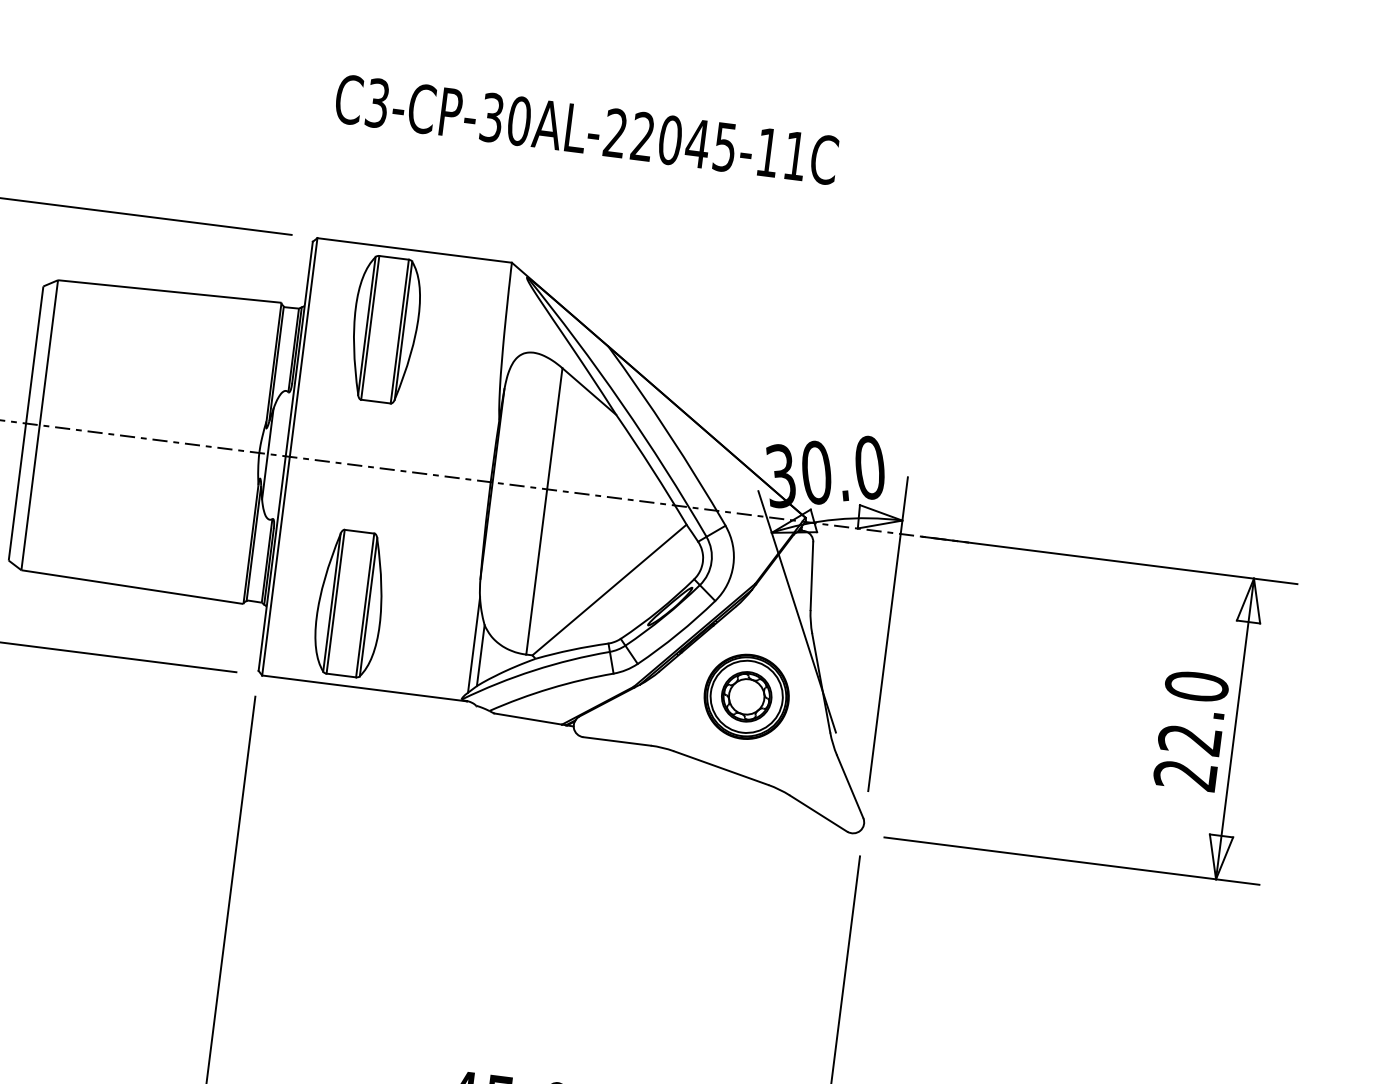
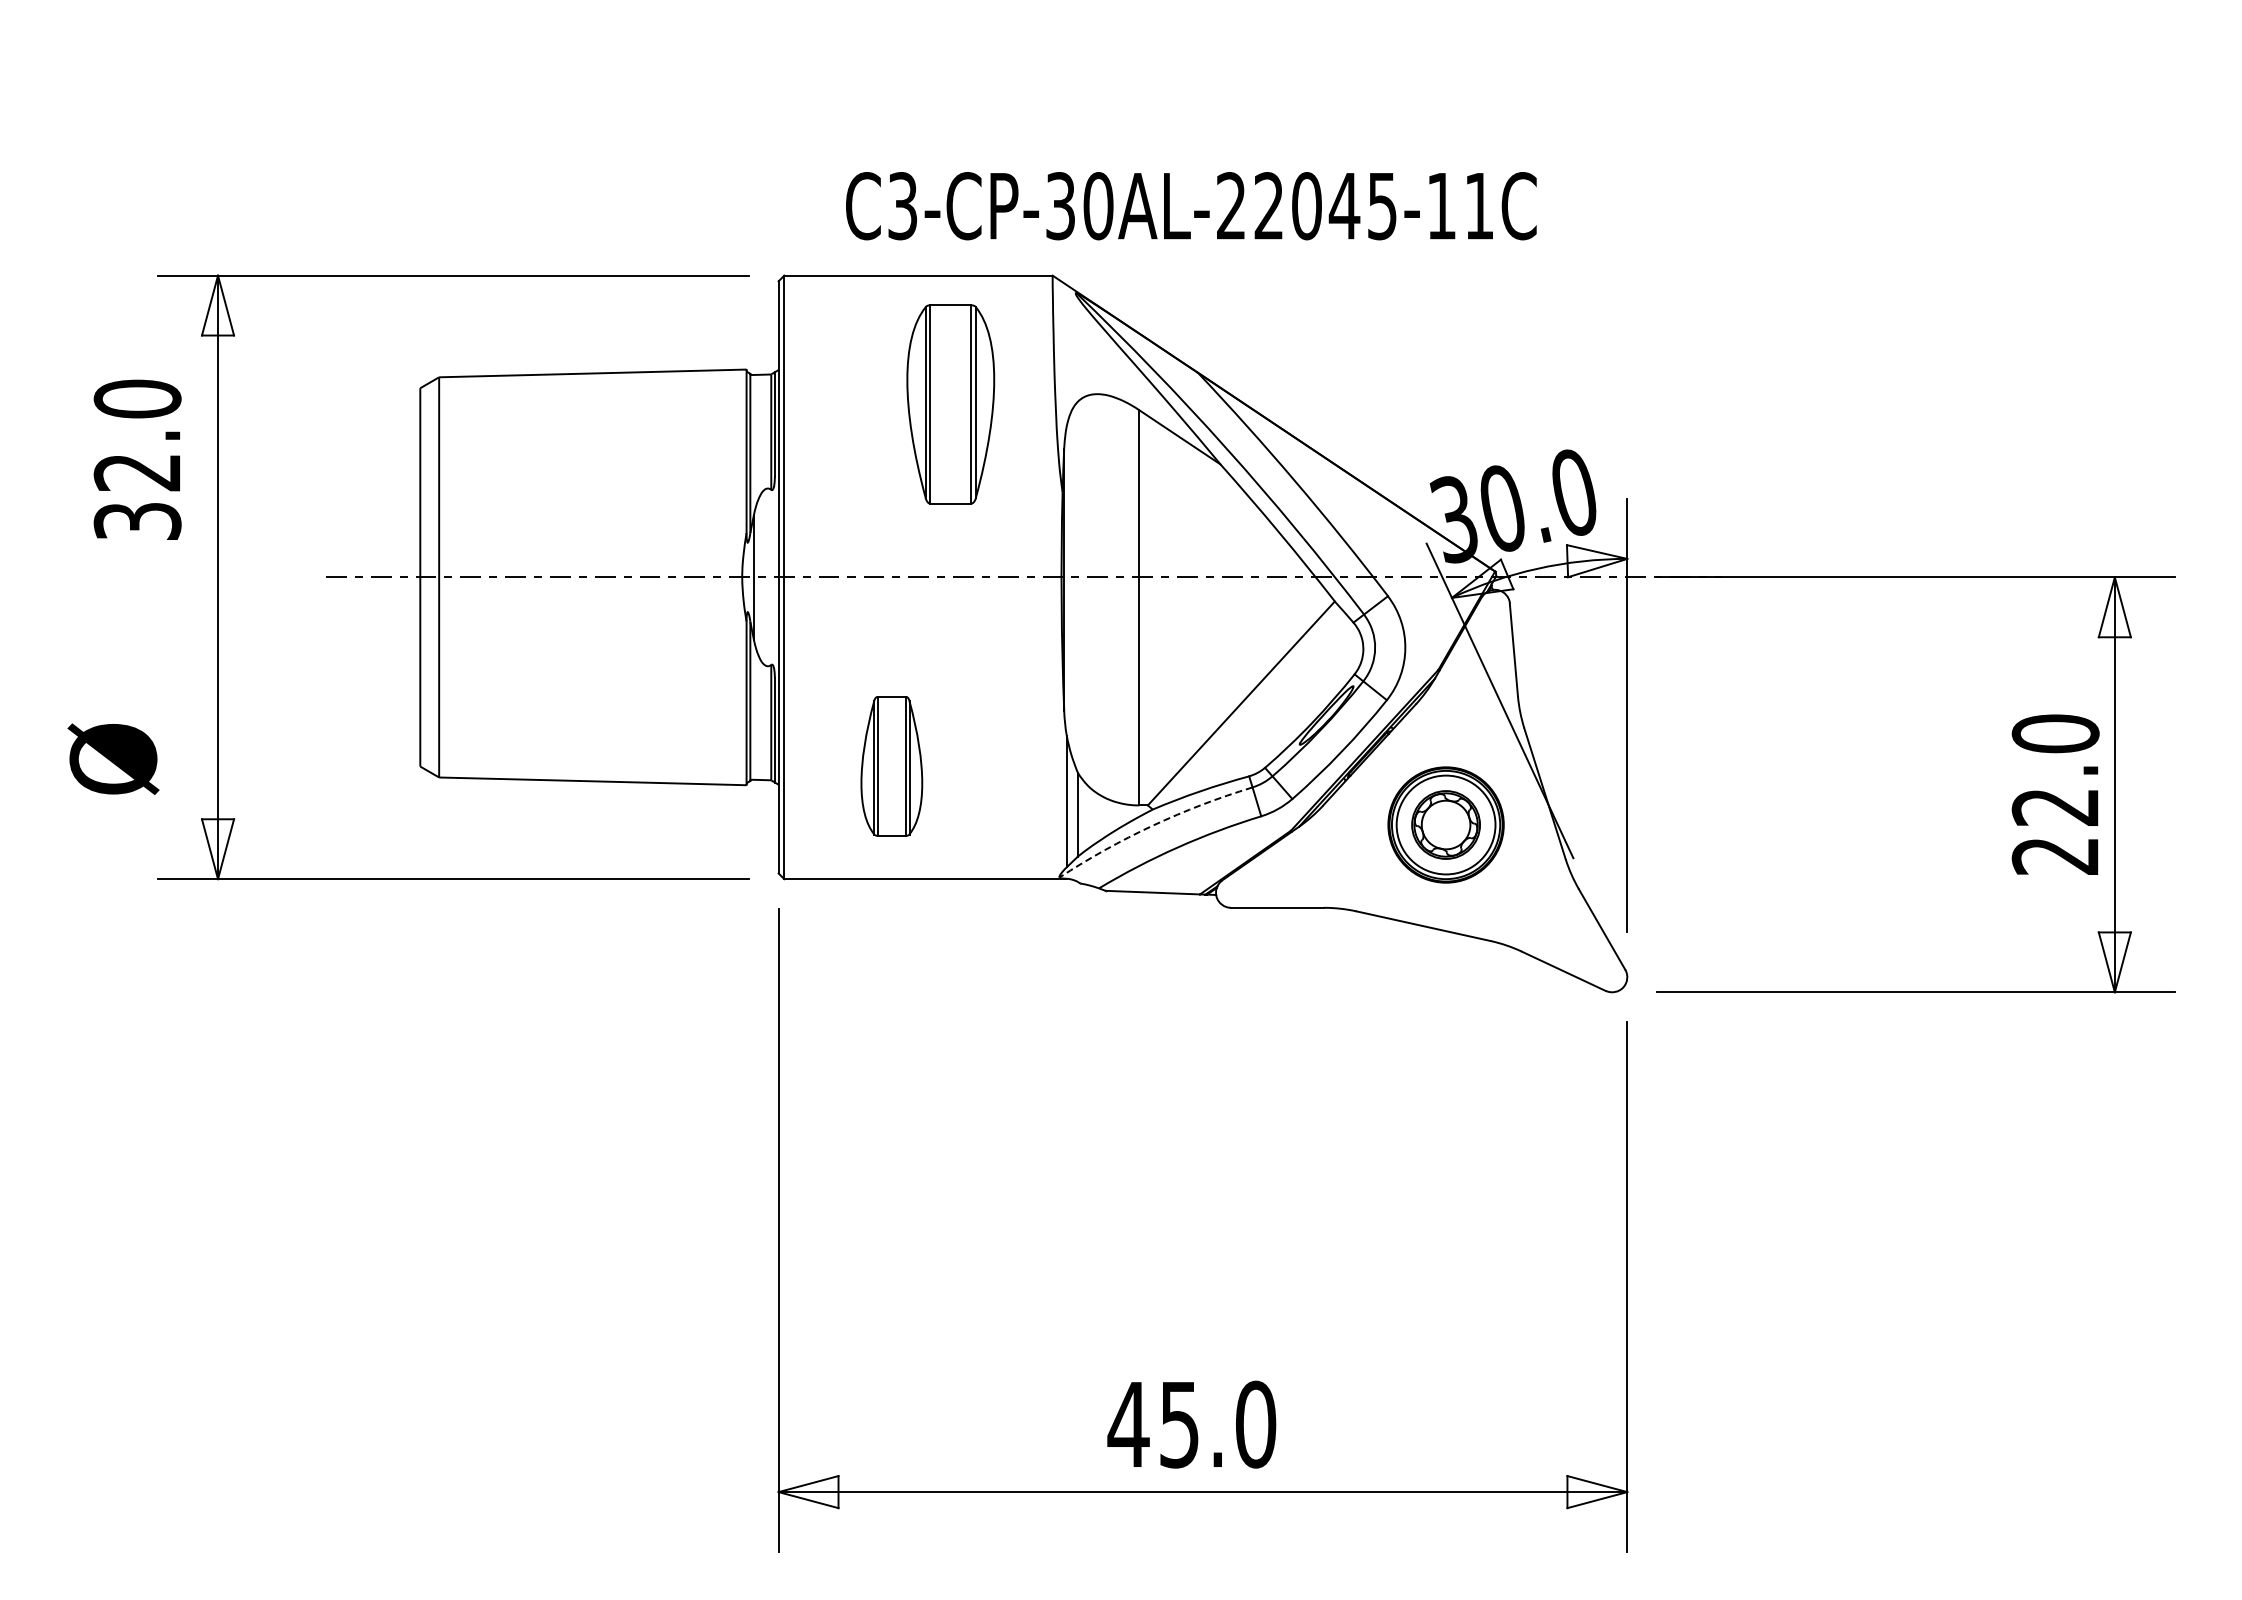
text: (586, 130) -> (1191, 206), moved
part: (384, 329) -> (950, 404), moved
part: (350, 603) -> (891, 766), size x0.7
arc: (533, 670) -> (1152, 825), solid -> dashed

